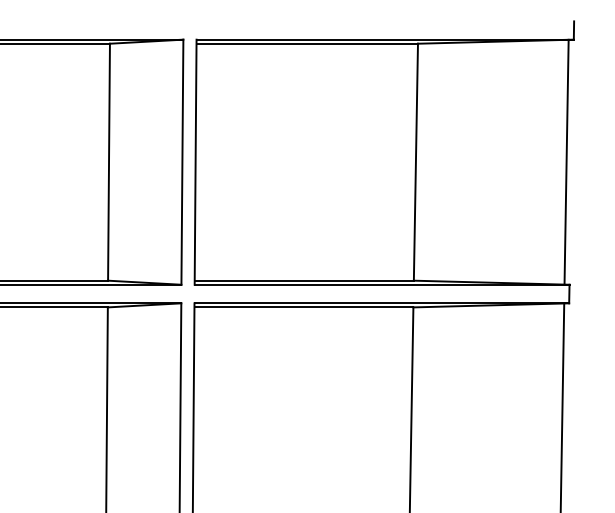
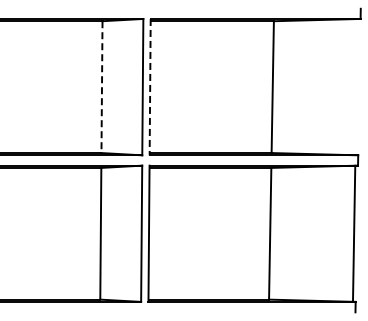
line: (109, 162) -> (102, 87), solid -> dashed
line: (196, 162) -> (150, 87), solid -> dashed
line: (566, 162) -> (356, 87), removed

